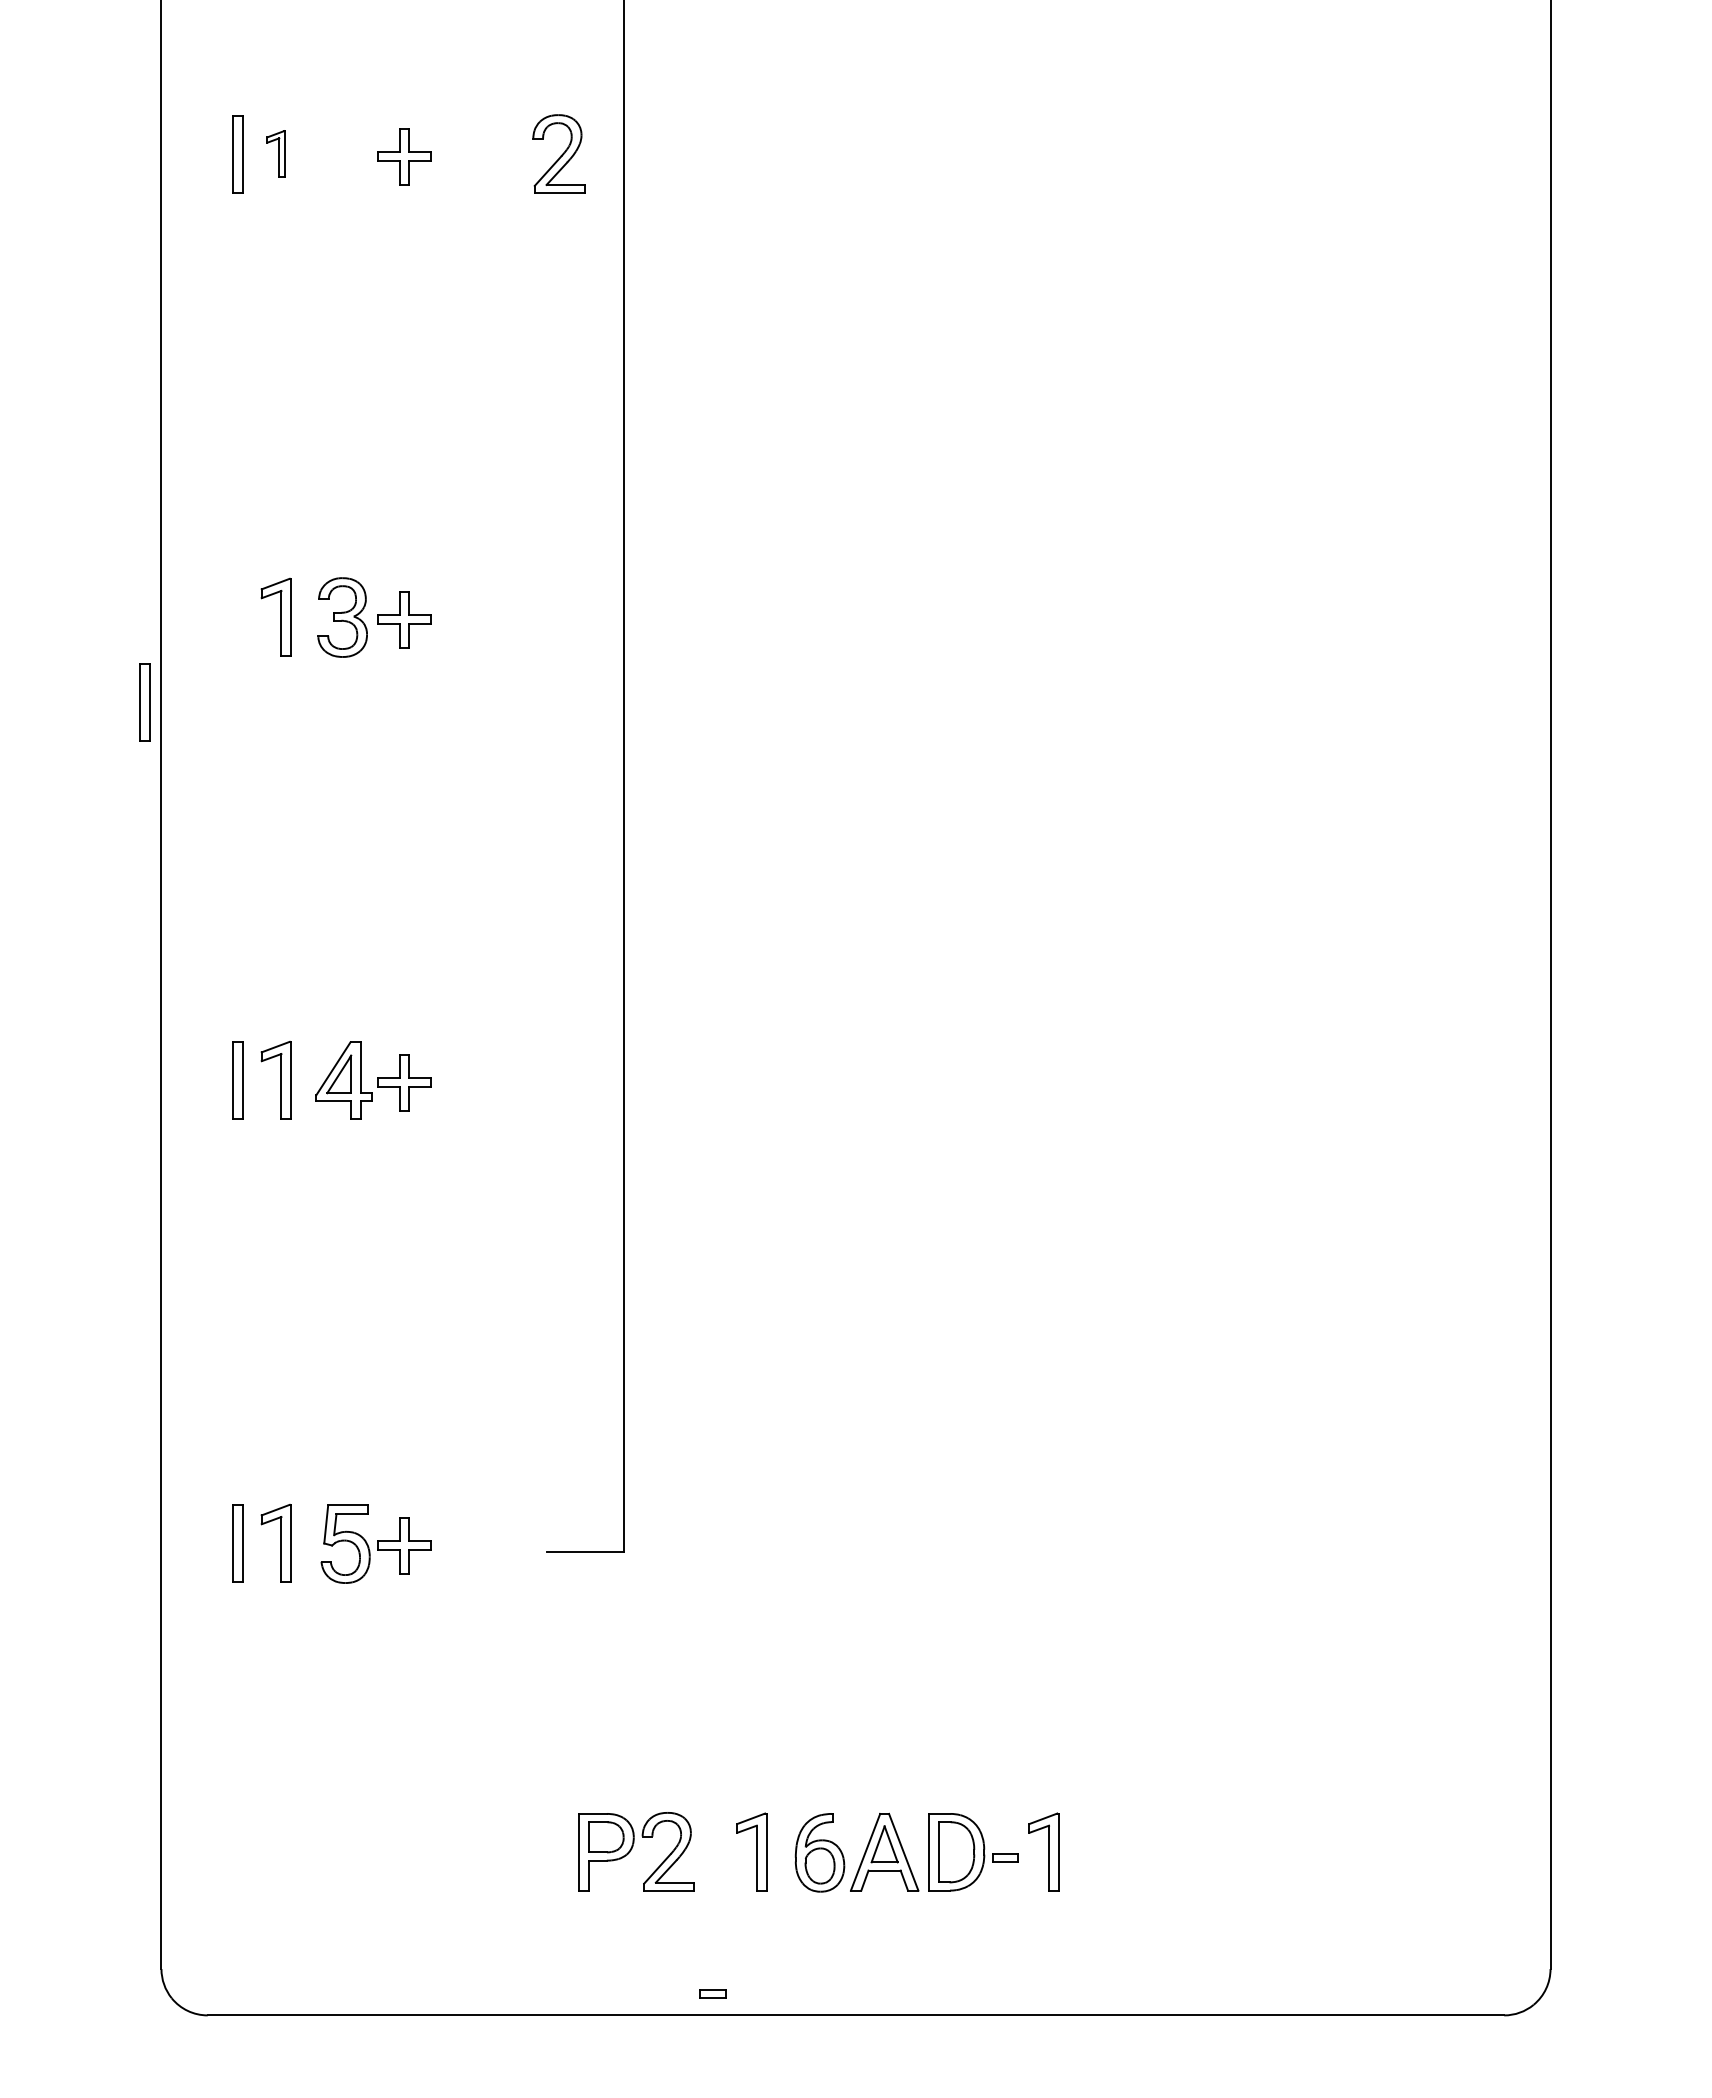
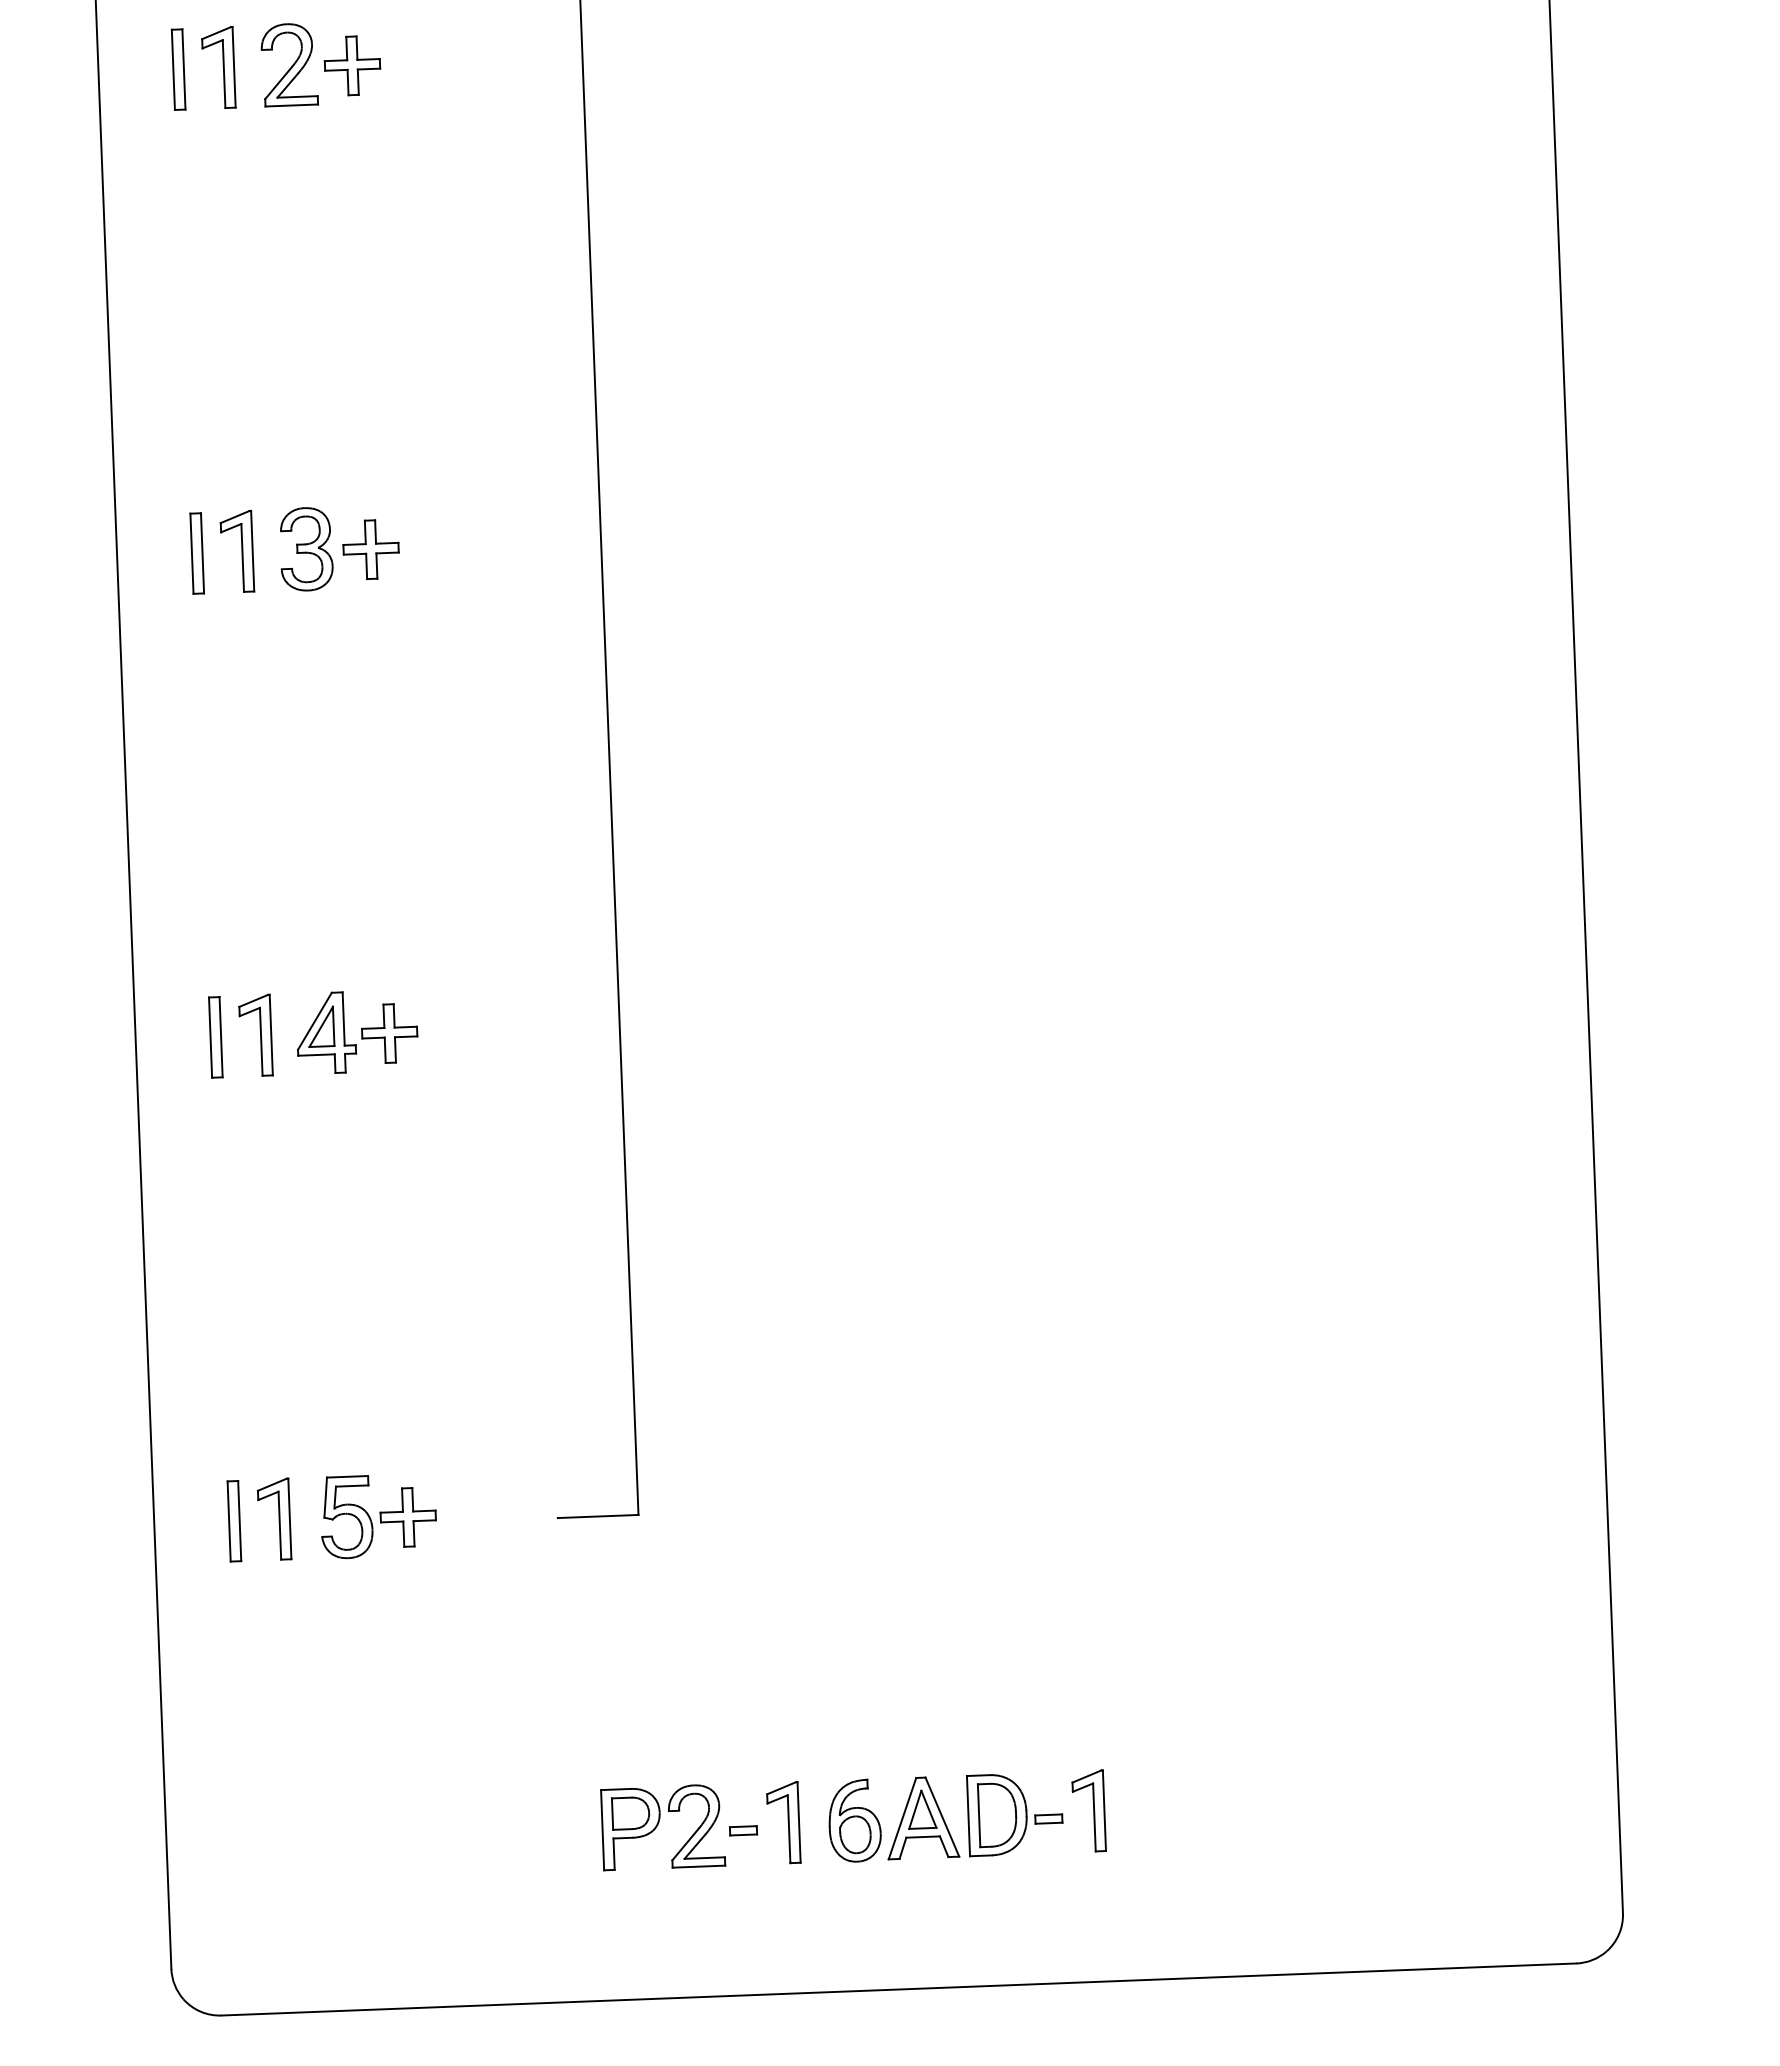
part: (275, 153) -> (217, 67), size x1.67
part: (558, 153) -> (288, 64), moved
part: (144, 702) -> (196, 553), moved
part: (712, 1993) -> (742, 1830), moved

